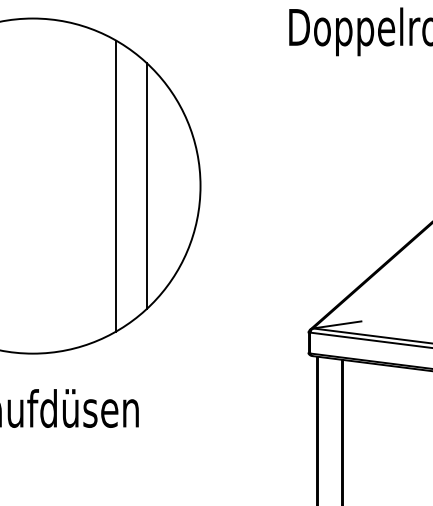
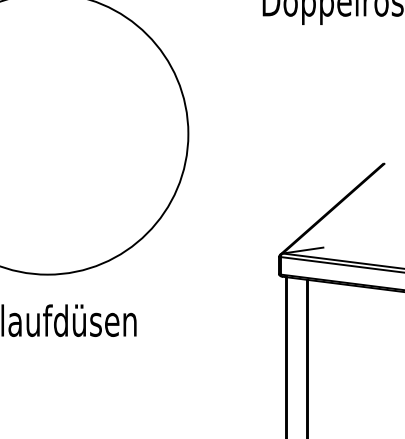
line: (116, 185) -> (117, 133), removed
line: (147, 185) -> (143, 133), removed

